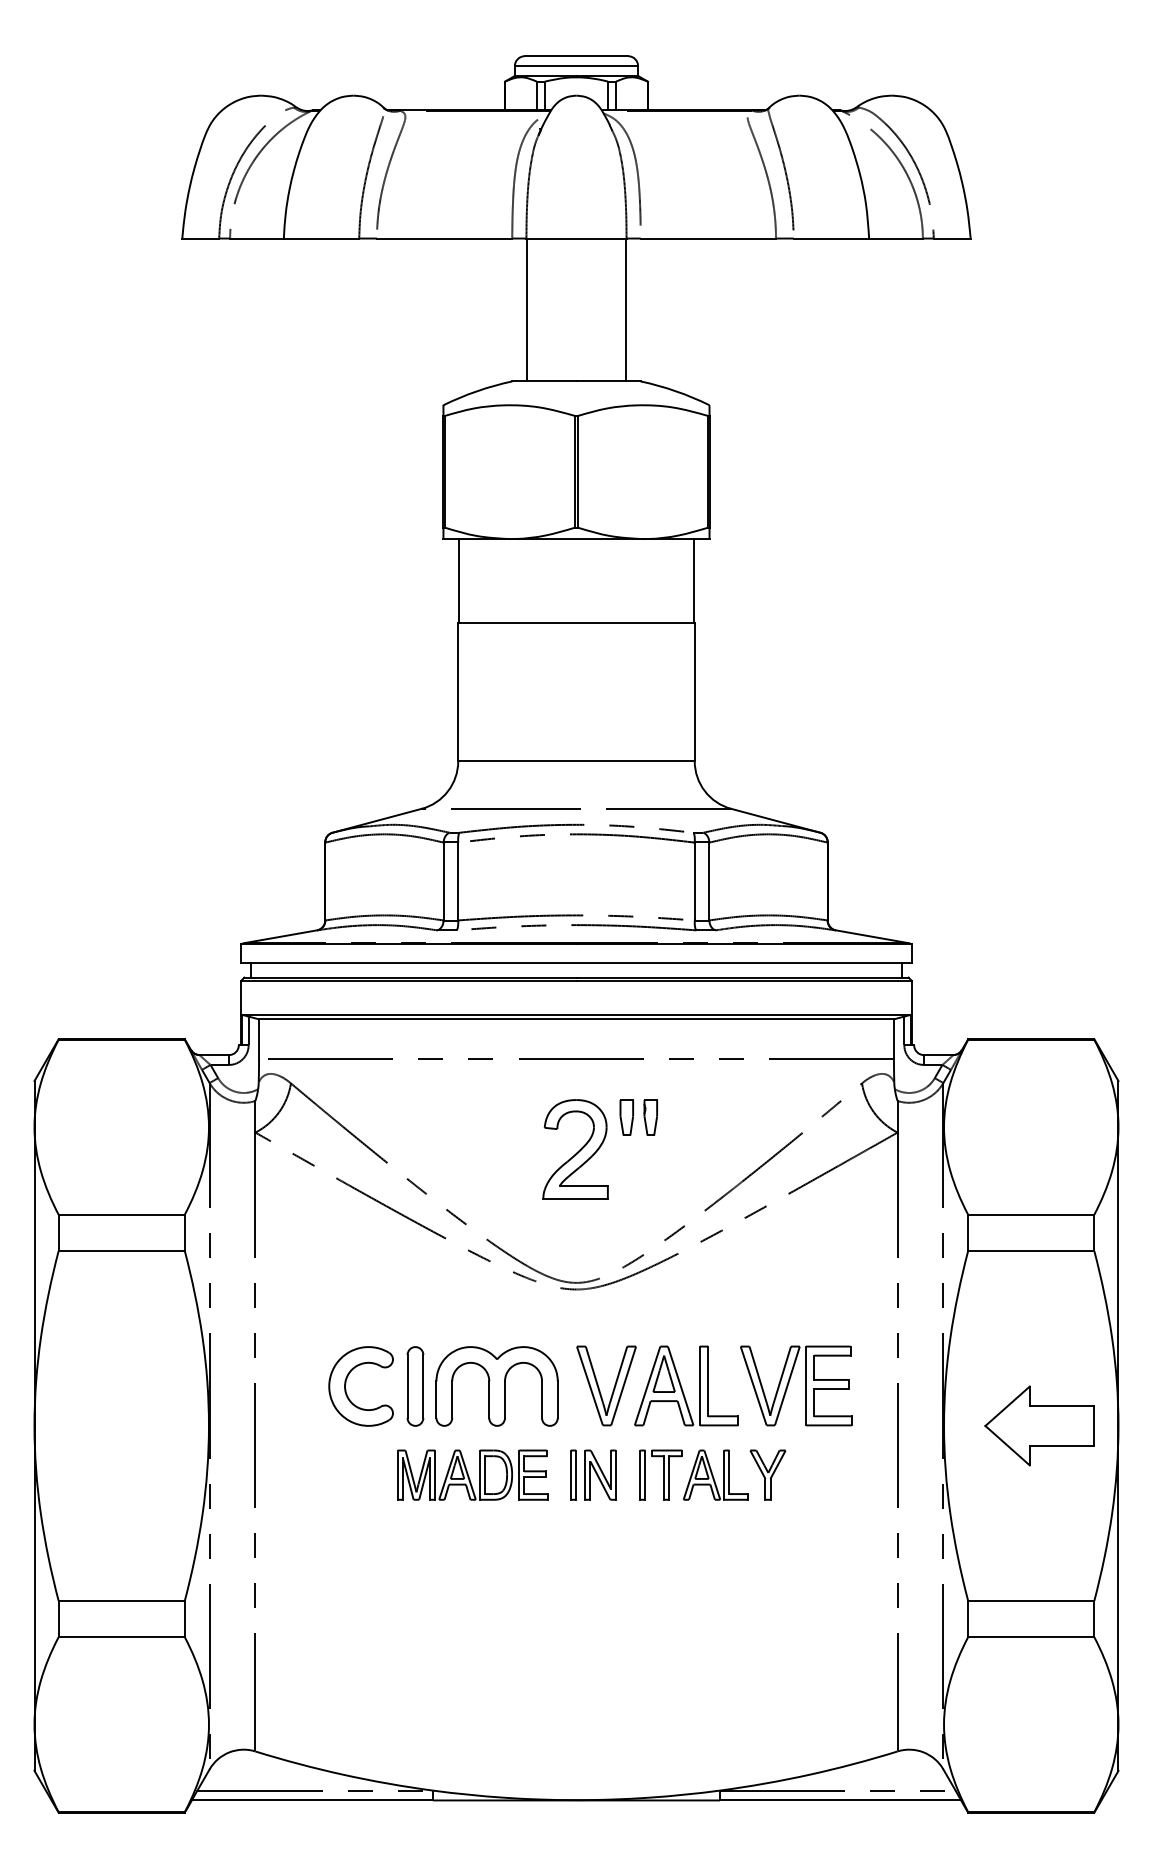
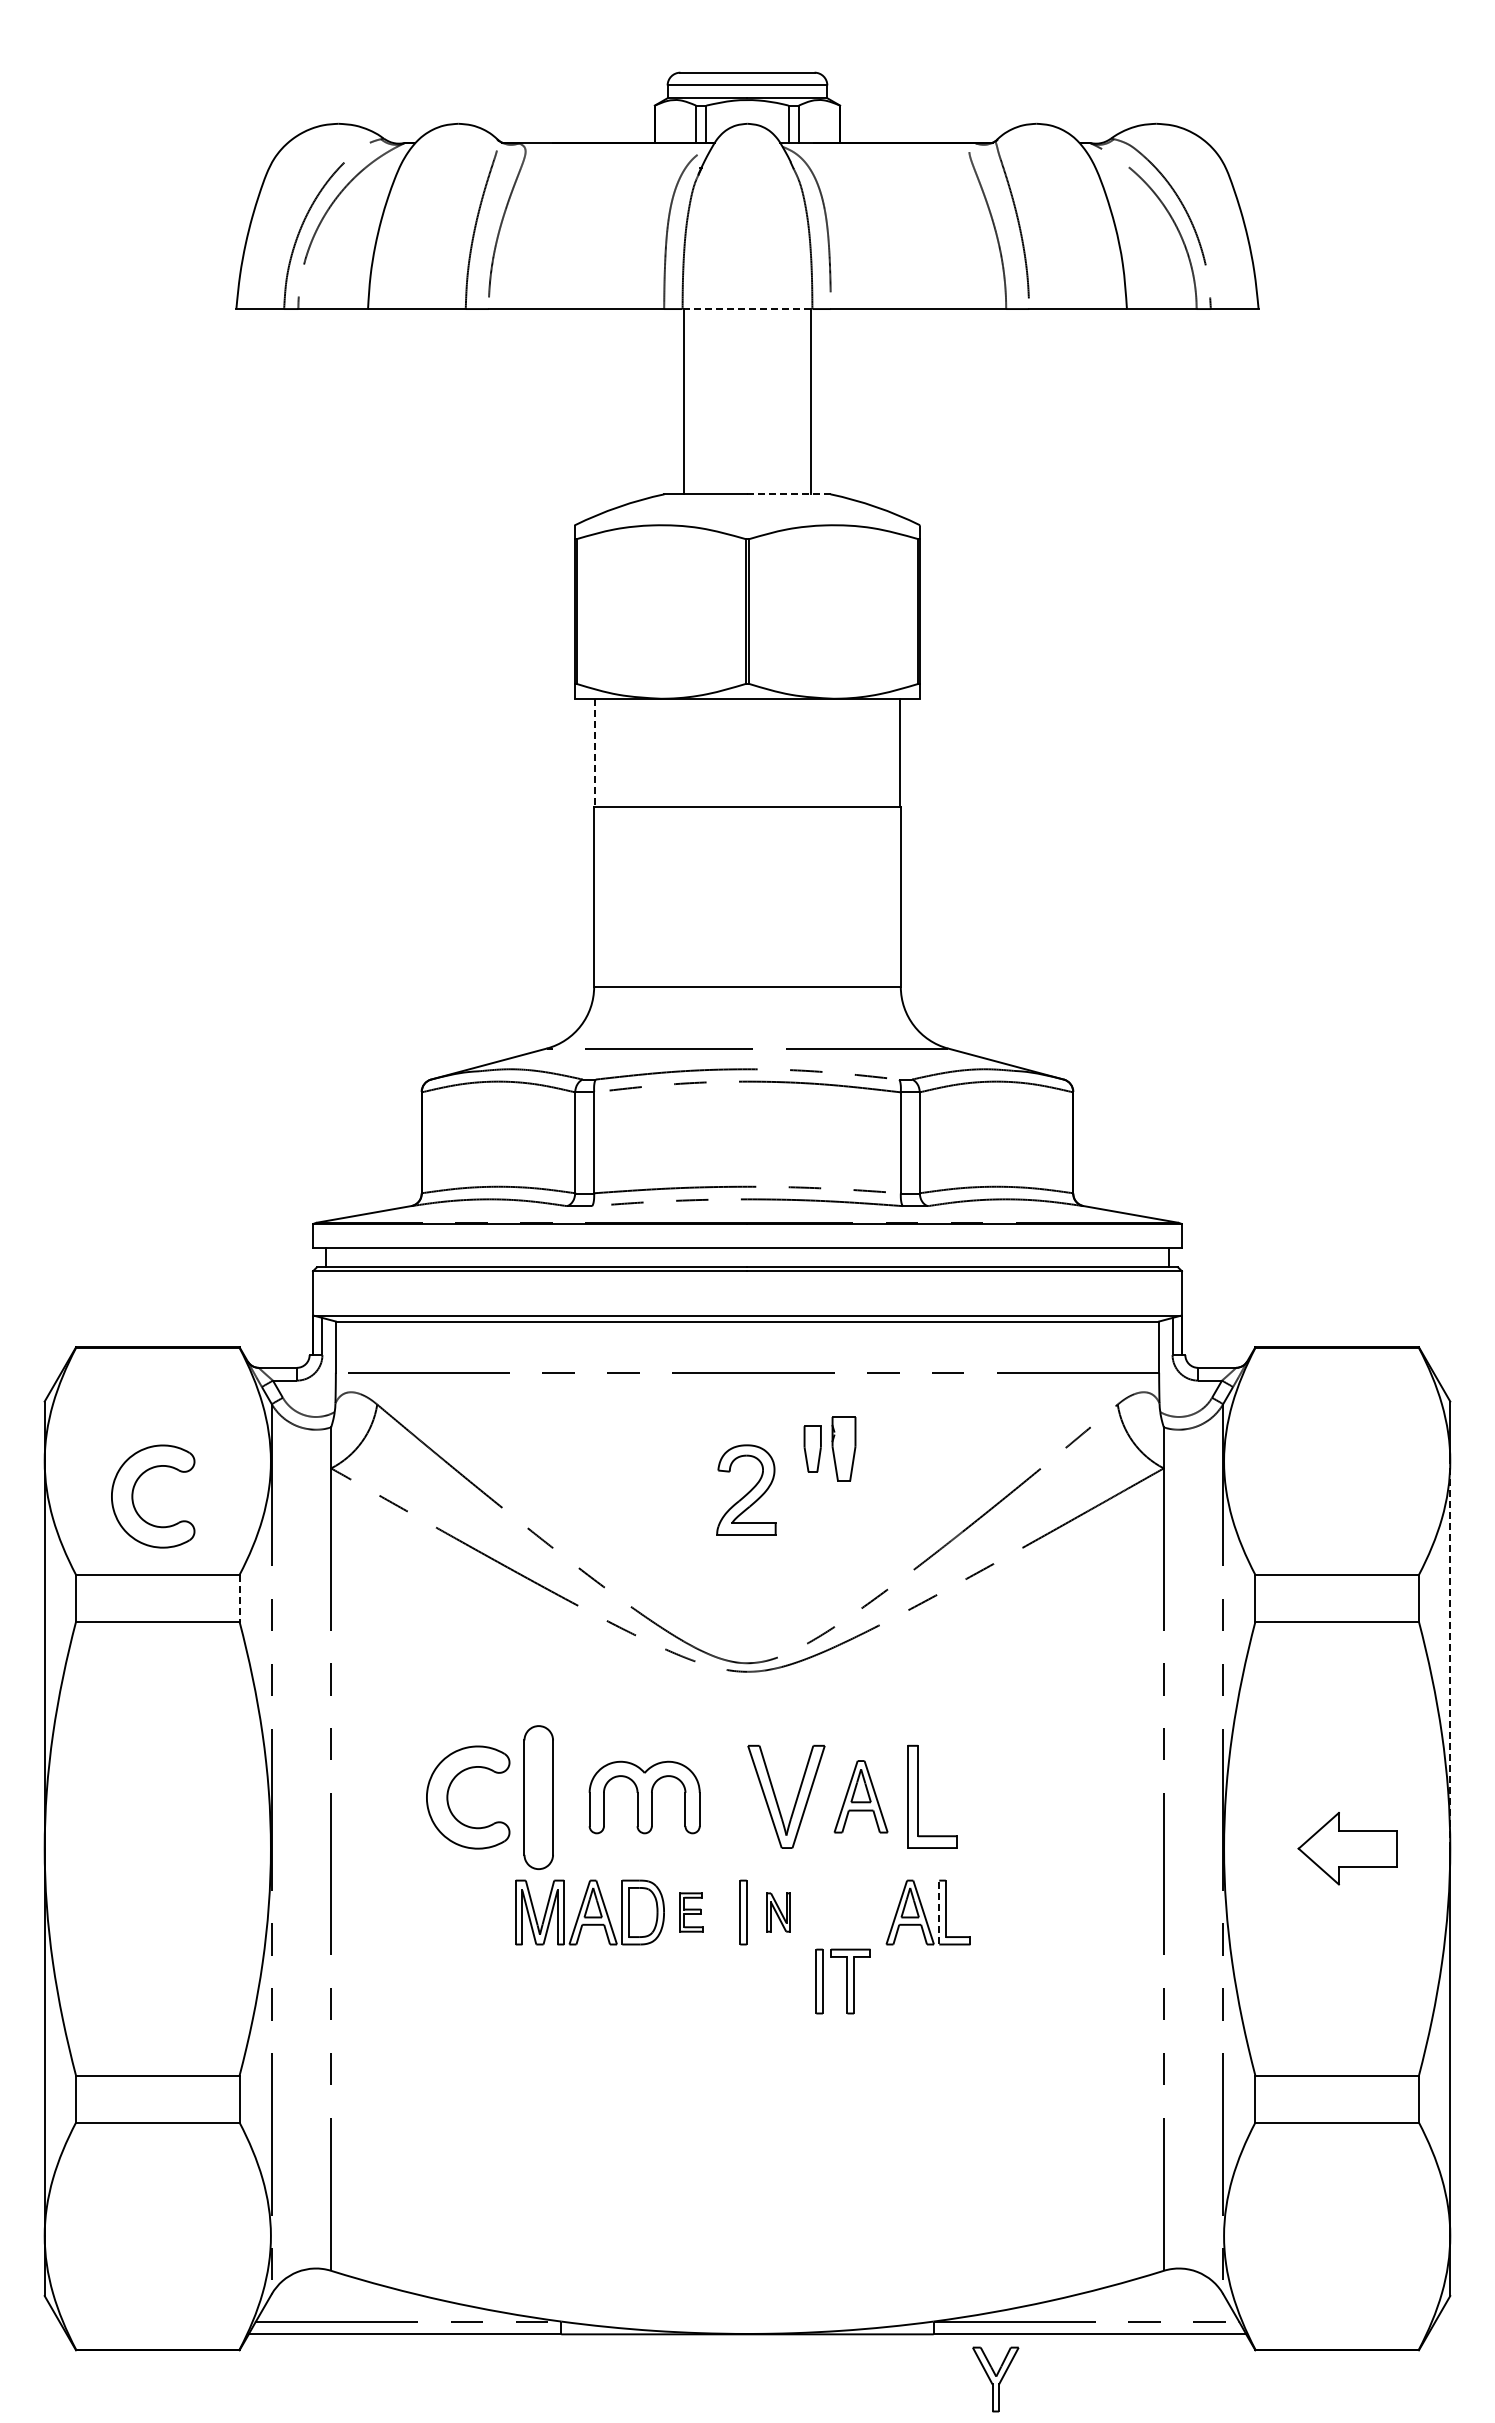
line: (576, 238) -> (747, 309), solid -> dashed
line: (608, 381) -> (789, 494), solid -> dashed
line: (458, 581) -> (594, 753), solid -> dashed
part: (650, 1117) -> (843, 1448), size x1.4
part: (575, 1148) -> (746, 1489), size x0.7
part: (102, 1154) -> (133, 1496), added
line: (184, 1232) -> (239, 1598), solid -> dashed
line: (1118, 1276) -> (1450, 1655), solid -> dashed
part: (789, 1382) -> (1023, 1792), removed
part: (663, 1385) -> (860, 1796), size x0.7
part: (415, 1386) -> (538, 1797), size x1.4
part: (497, 1386) -> (644, 1797), size x0.7
part: (1039, 1425) -> (1347, 1848), size x0.7
part: (533, 1475) -> (691, 1912), size x0.6
part: (600, 1475) -> (778, 1912), size x0.6
part: (660, 1475) -> (842, 1981), moved
line: (724, 1475) -> (939, 1912), solid -> dashed
part: (767, 1475) -> (995, 2379), moved

